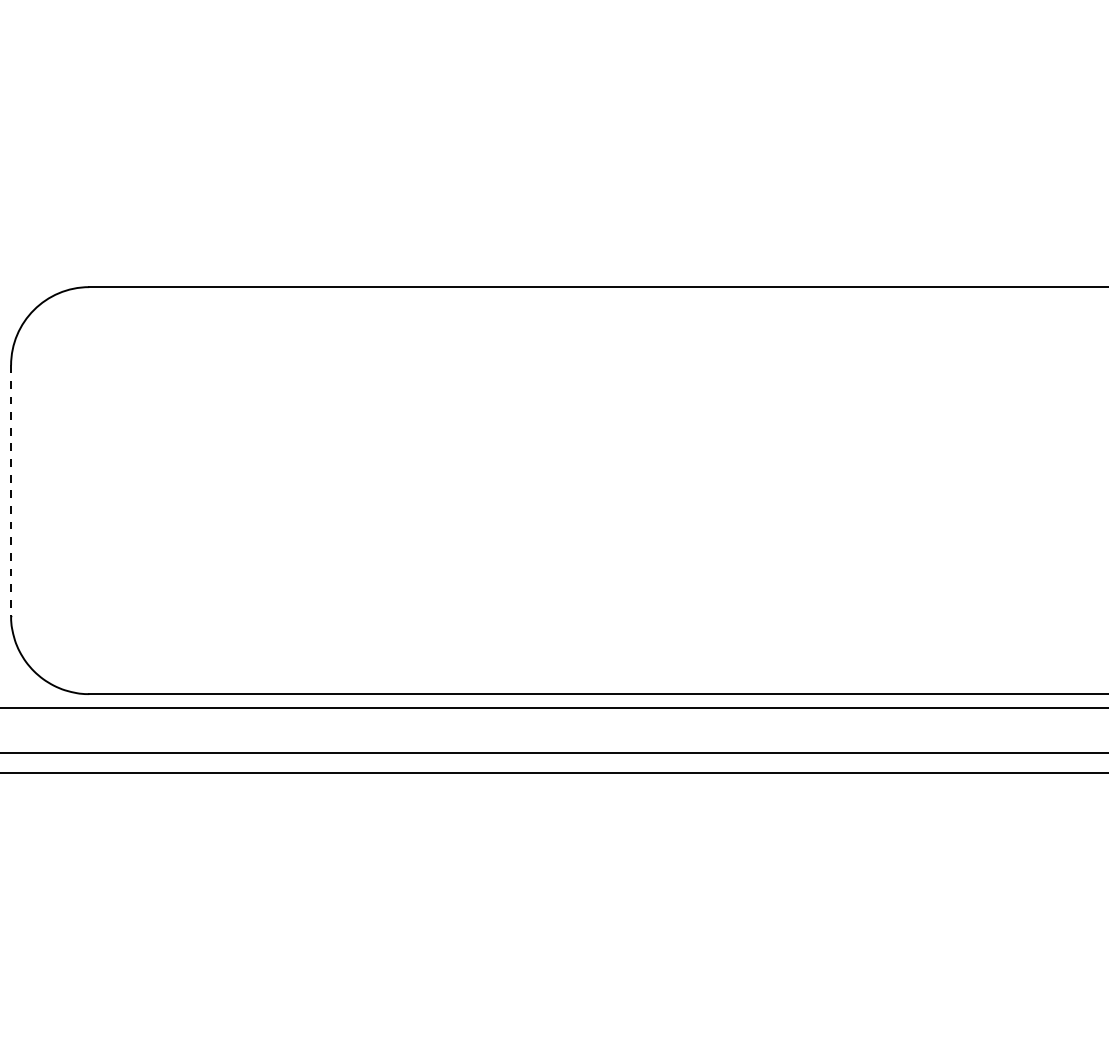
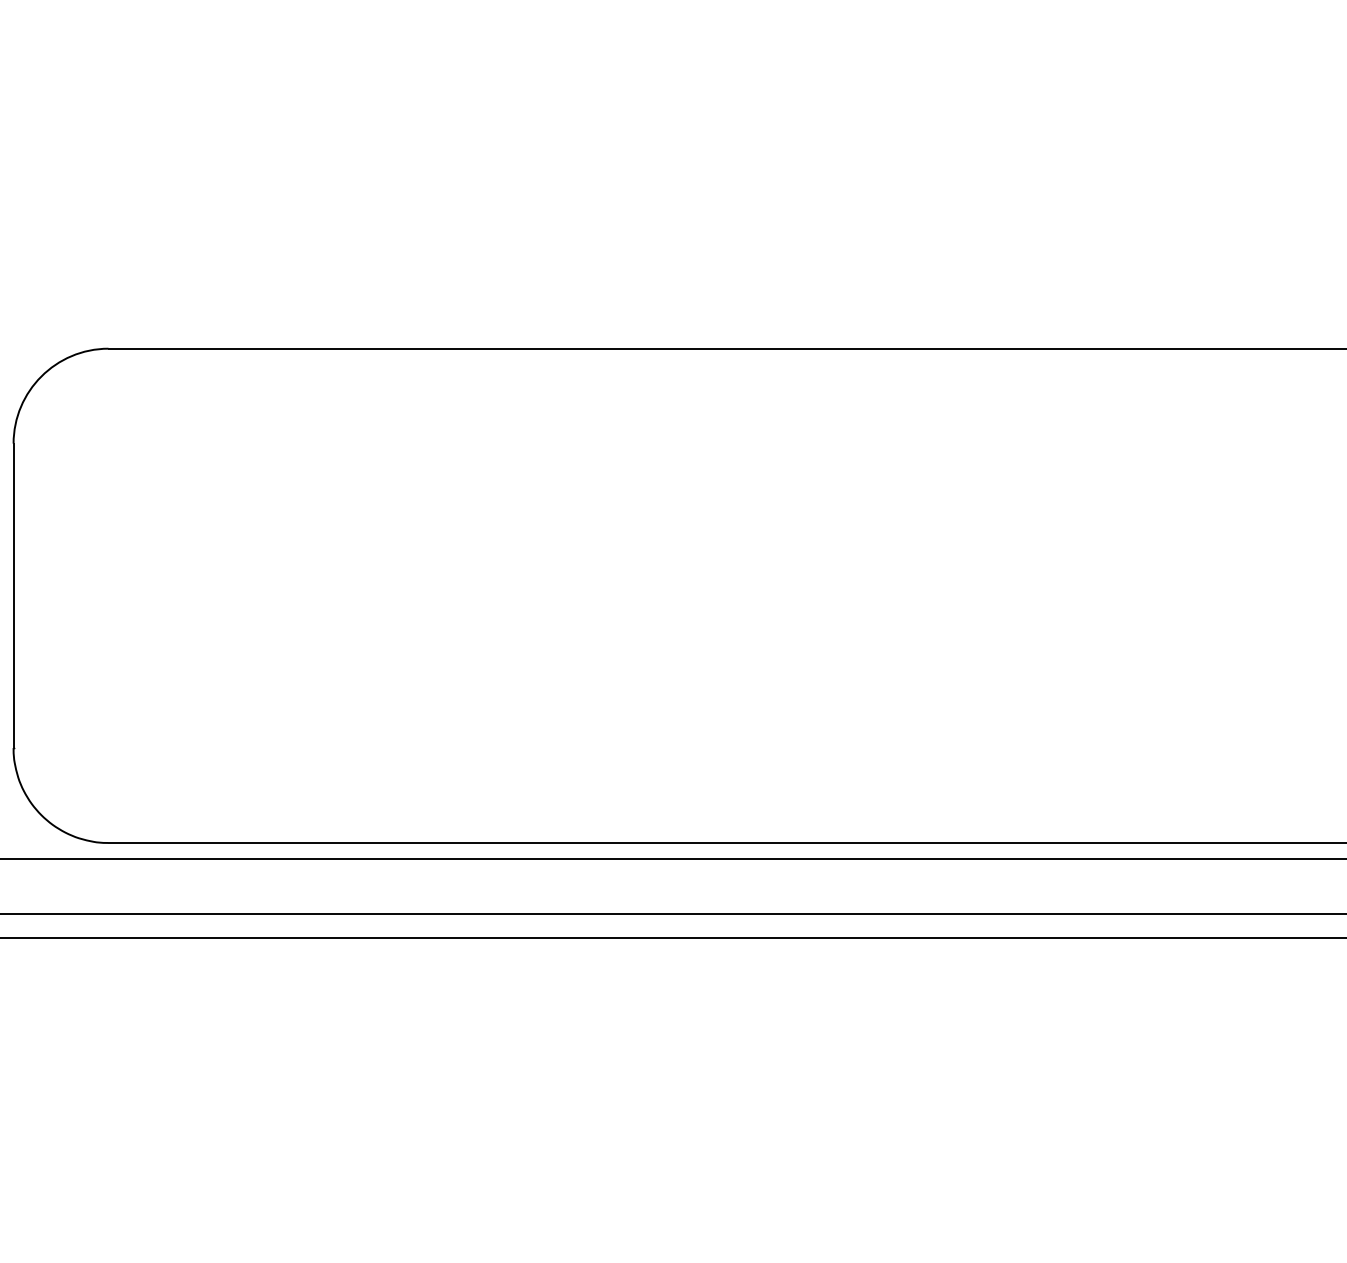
line: (11, 491) -> (14, 596), dashed -> solid

